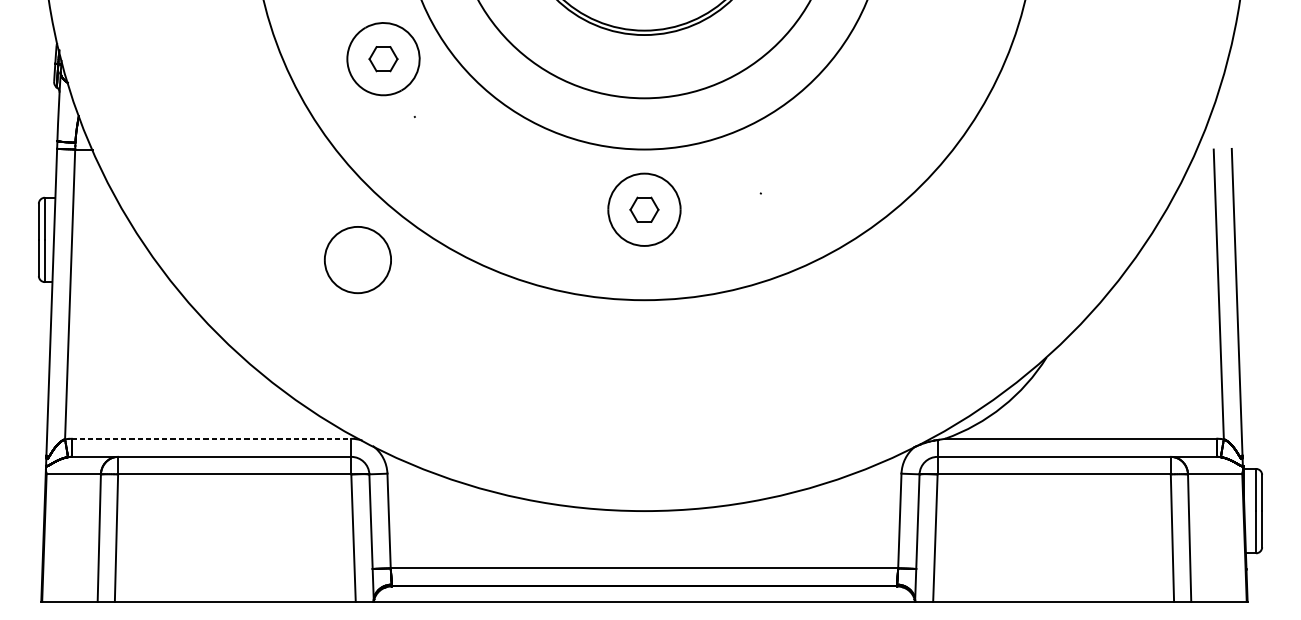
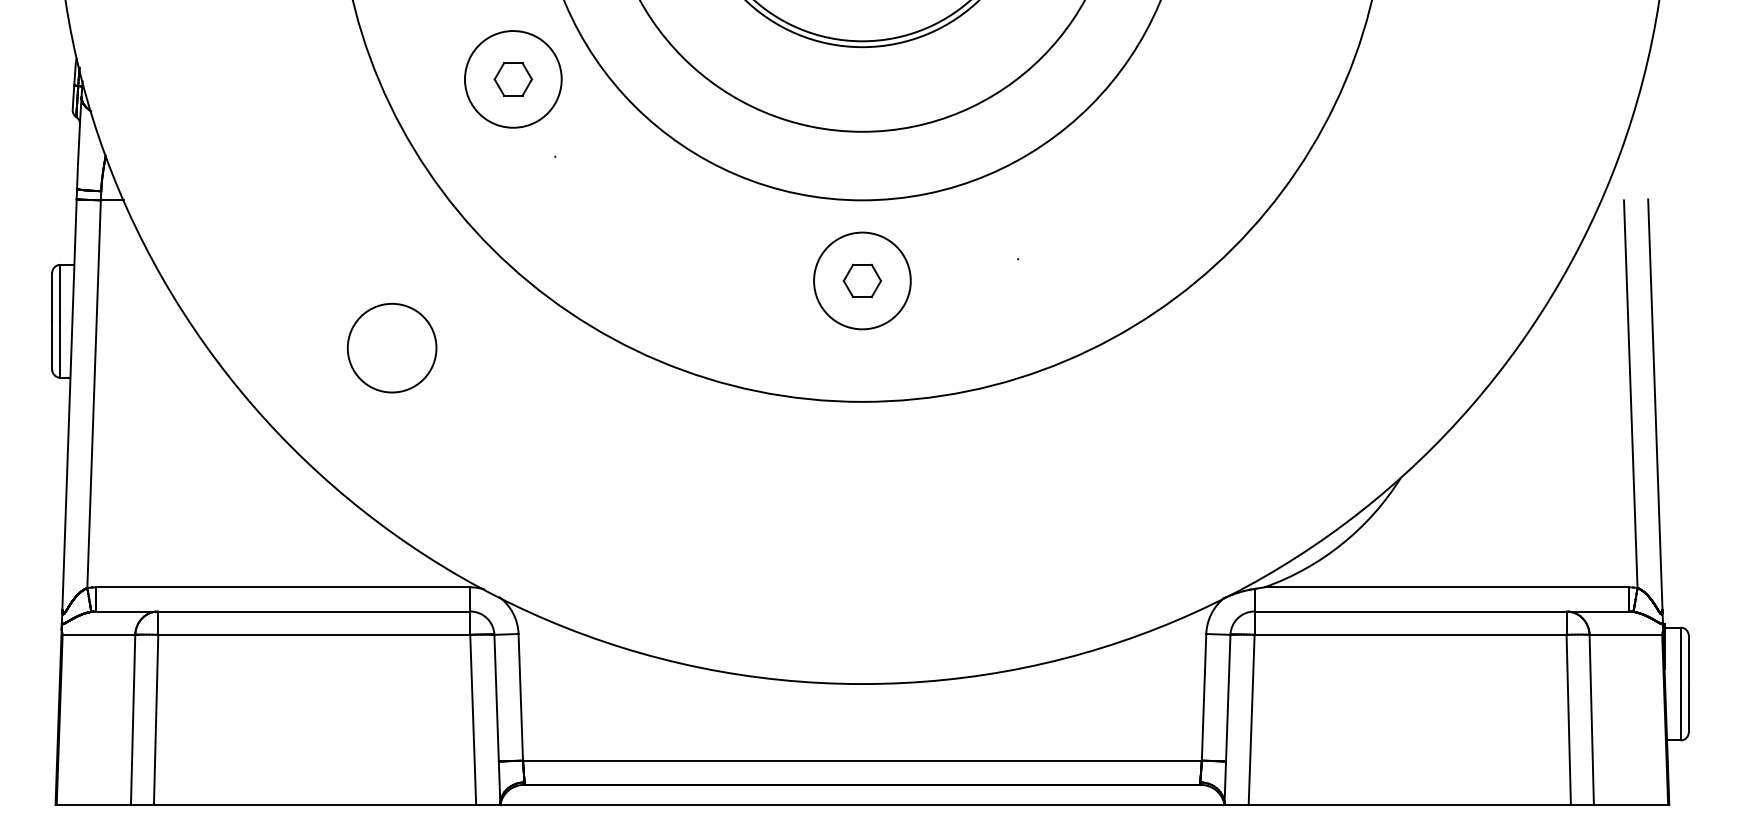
part: (357, 259) -> (391, 347), moved
line: (211, 438) -> (283, 587), dashed -> solid

